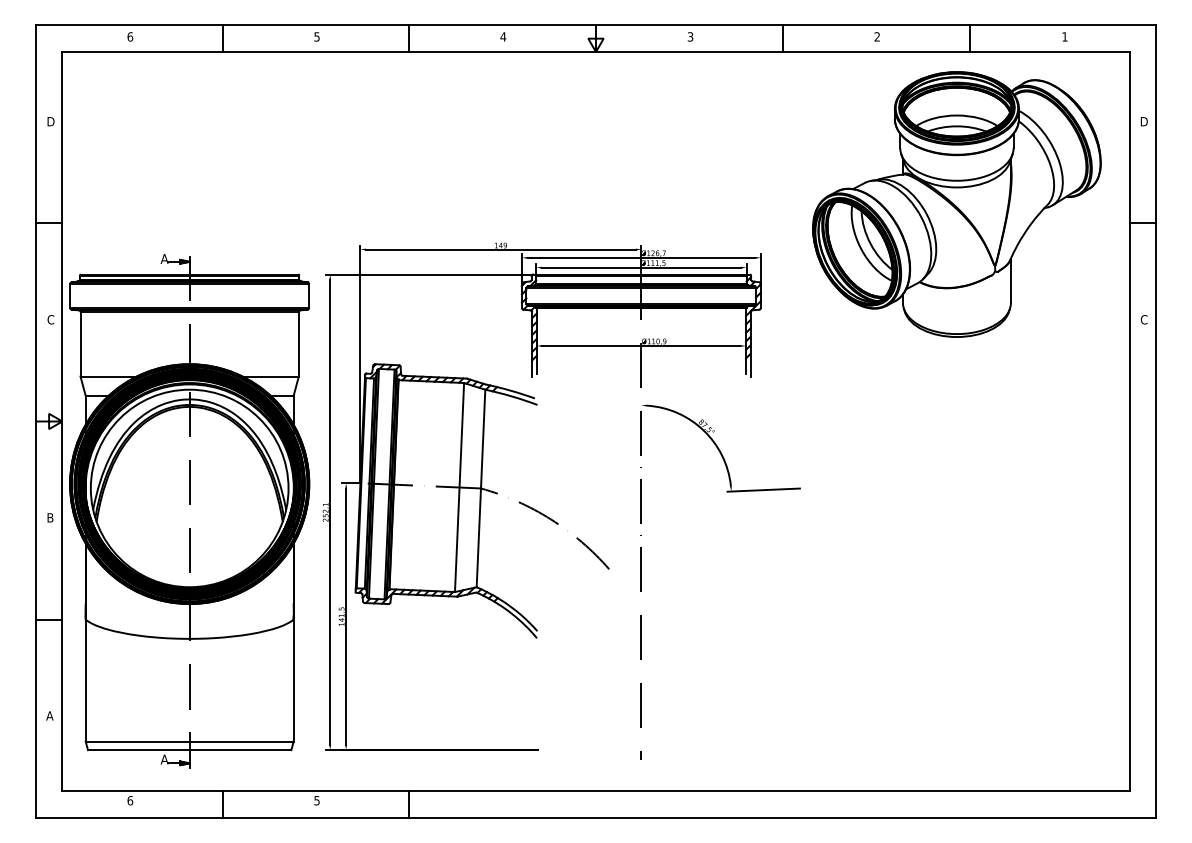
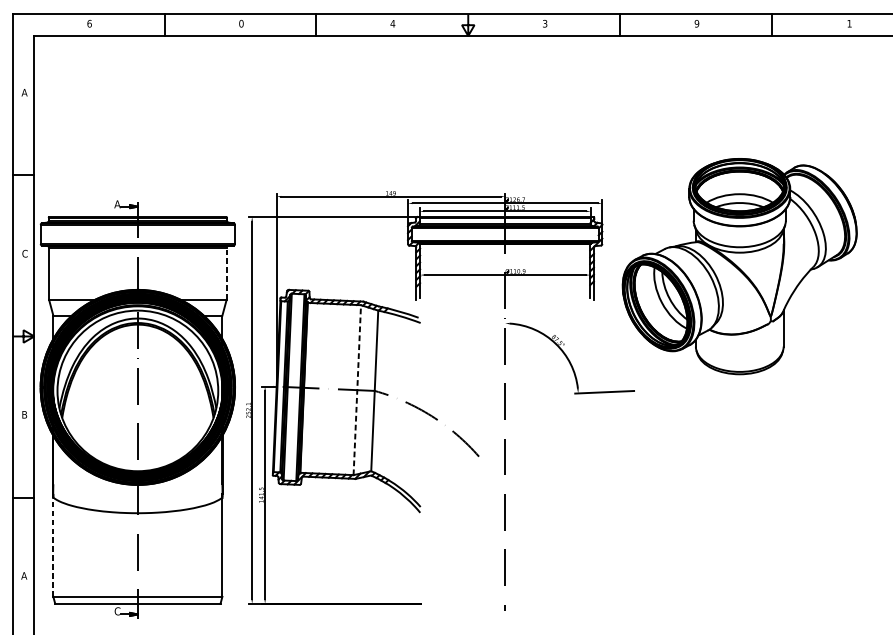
text: (316, 36) -> (240, 23), 5 -> 0
text: (877, 36) -> (697, 23), 2 -> 9
text: (50, 121) -> (24, 92), D -> A
part: (956, 204) -> (739, 266), moved
line: (298, 343) -> (226, 273), solid -> dashed
line: (459, 487) -> (357, 390), solid -> dashed
line: (85, 679) -> (53, 546), solid -> dashed
text: (164, 759) -> (117, 611), A -> C

